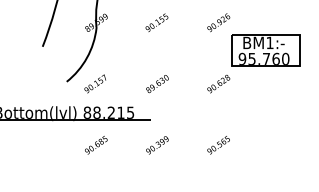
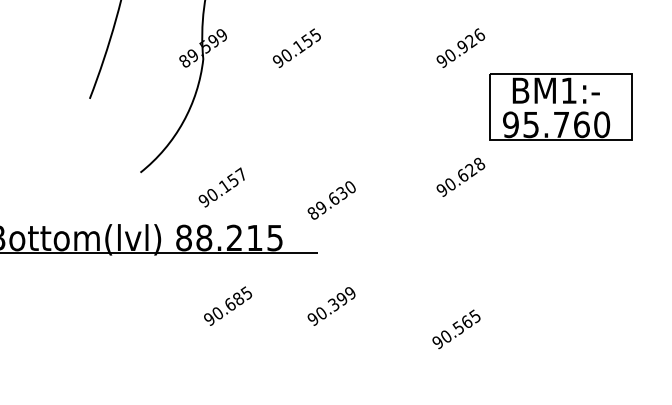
text: (156, 22) -> (295, 47), moved
text: (94, 83) -> (220, 186), moved
text: (157, 84) -> (331, 201), moved
text: (96, 145) -> (228, 306), moved
text: (218, 145) -> (456, 330), moved

